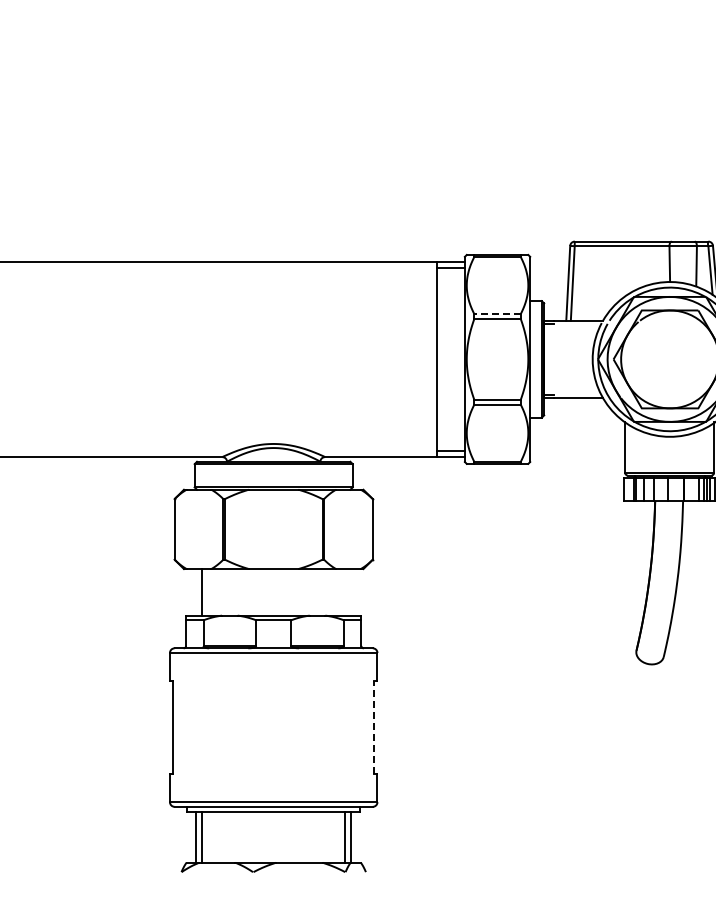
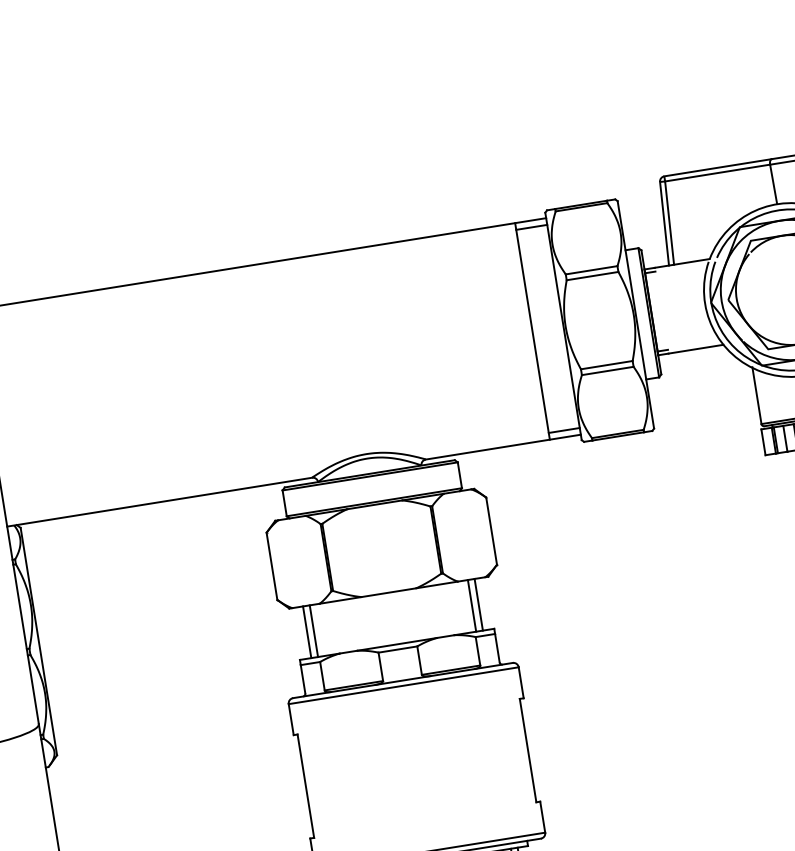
line: (497, 313) -> (591, 269), dashed -> solid
line: (196, 592) -> (307, 632), added
line: (345, 592) -> (472, 605), added
line: (351, 592) -> (479, 604), added
line: (373, 727) -> (527, 750), dashed -> solid

